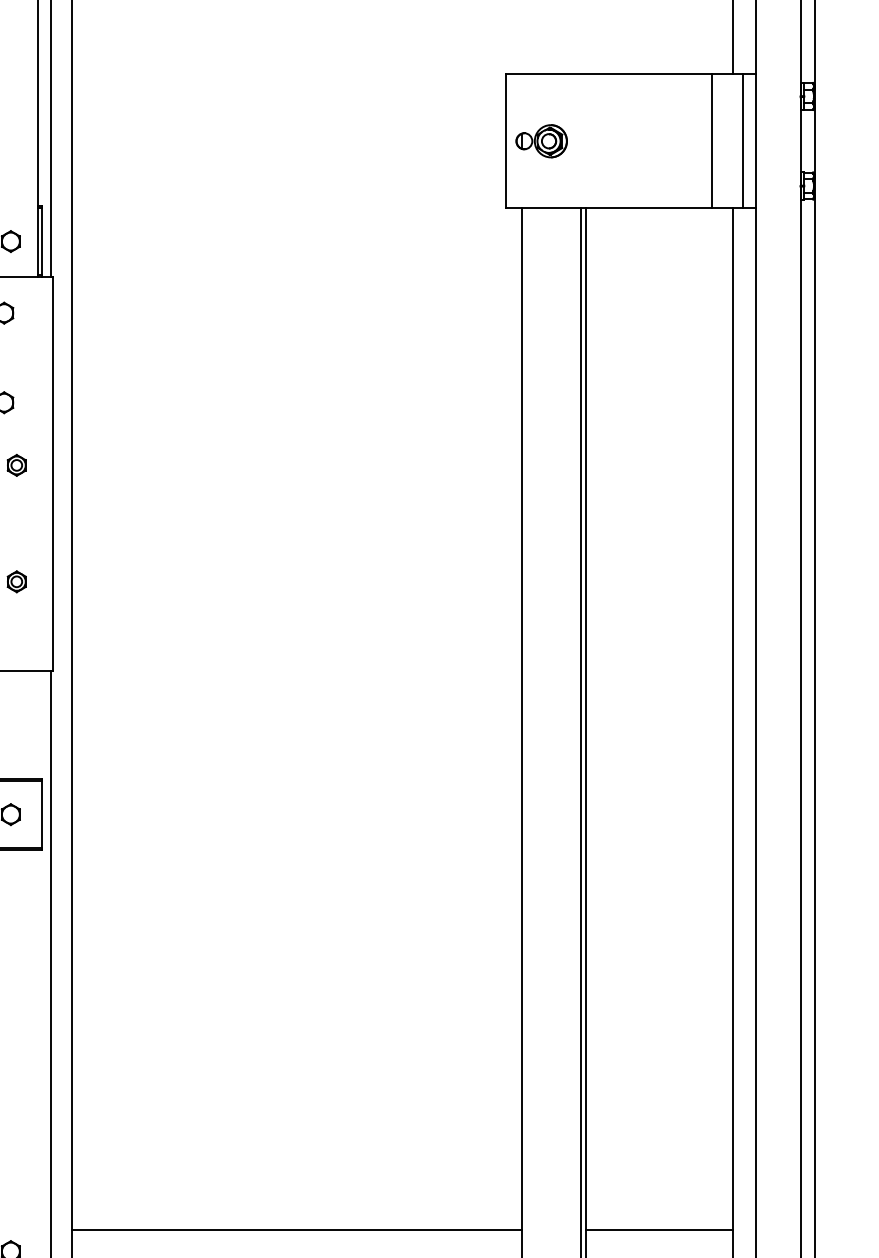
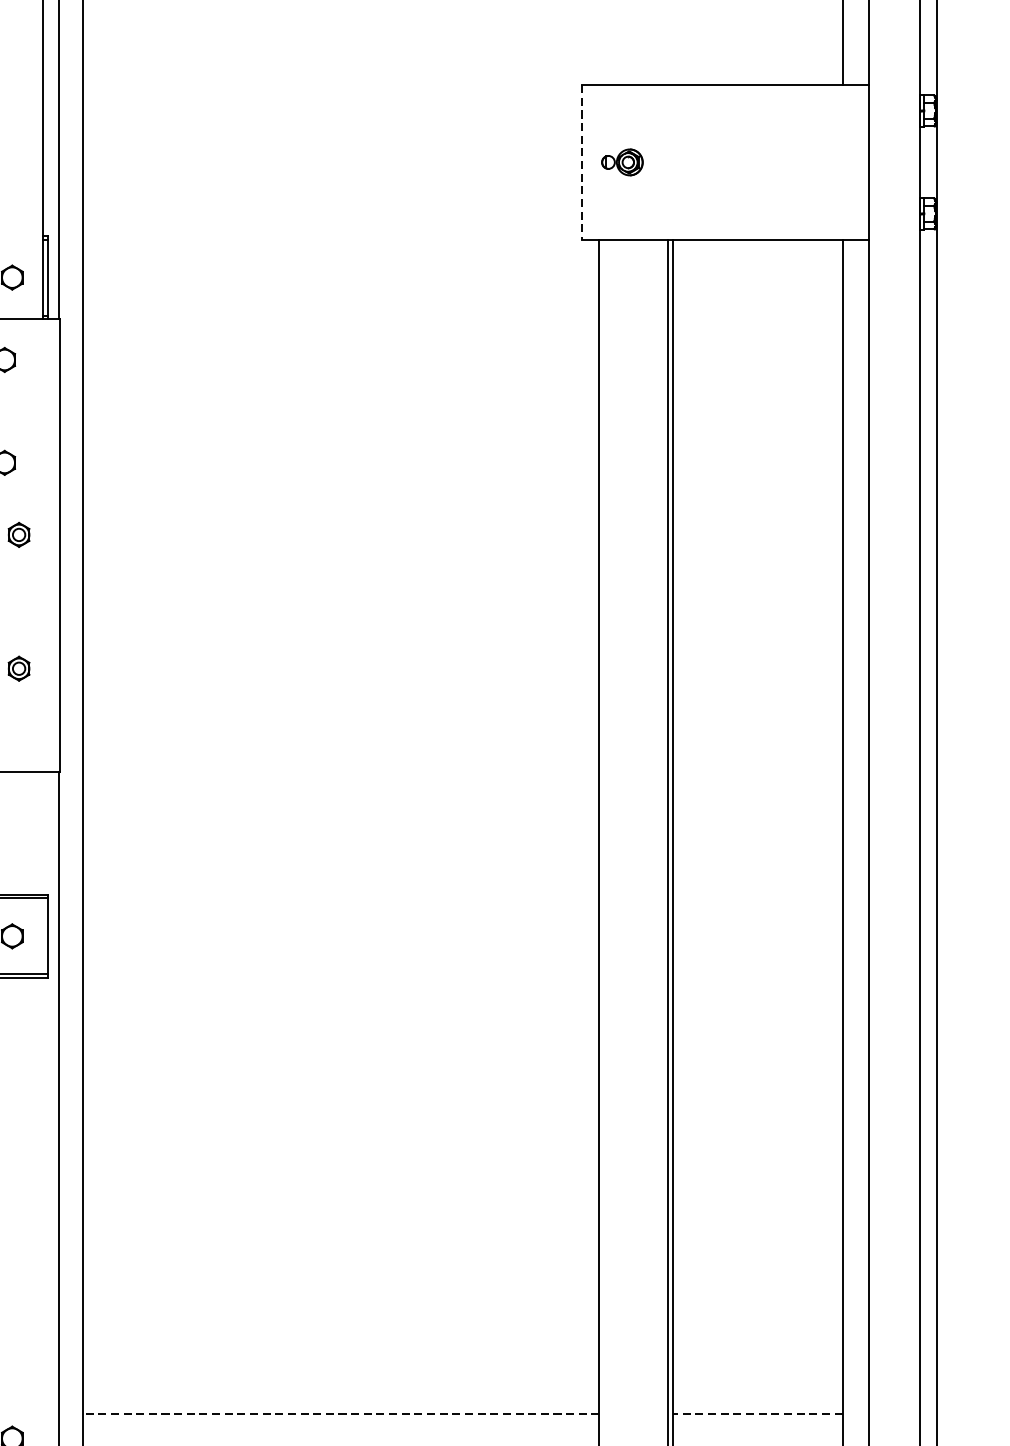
line: (506, 141) -> (582, 162), solid -> dashed
part: (541, 141) -> (622, 162), size x0.7
line: (711, 141) -> (817, 162), removed
line: (743, 141) -> (854, 162), removed
line: (296, 1230) -> (340, 1414), solid -> dashed
line: (659, 1230) -> (757, 1414), solid -> dashed

